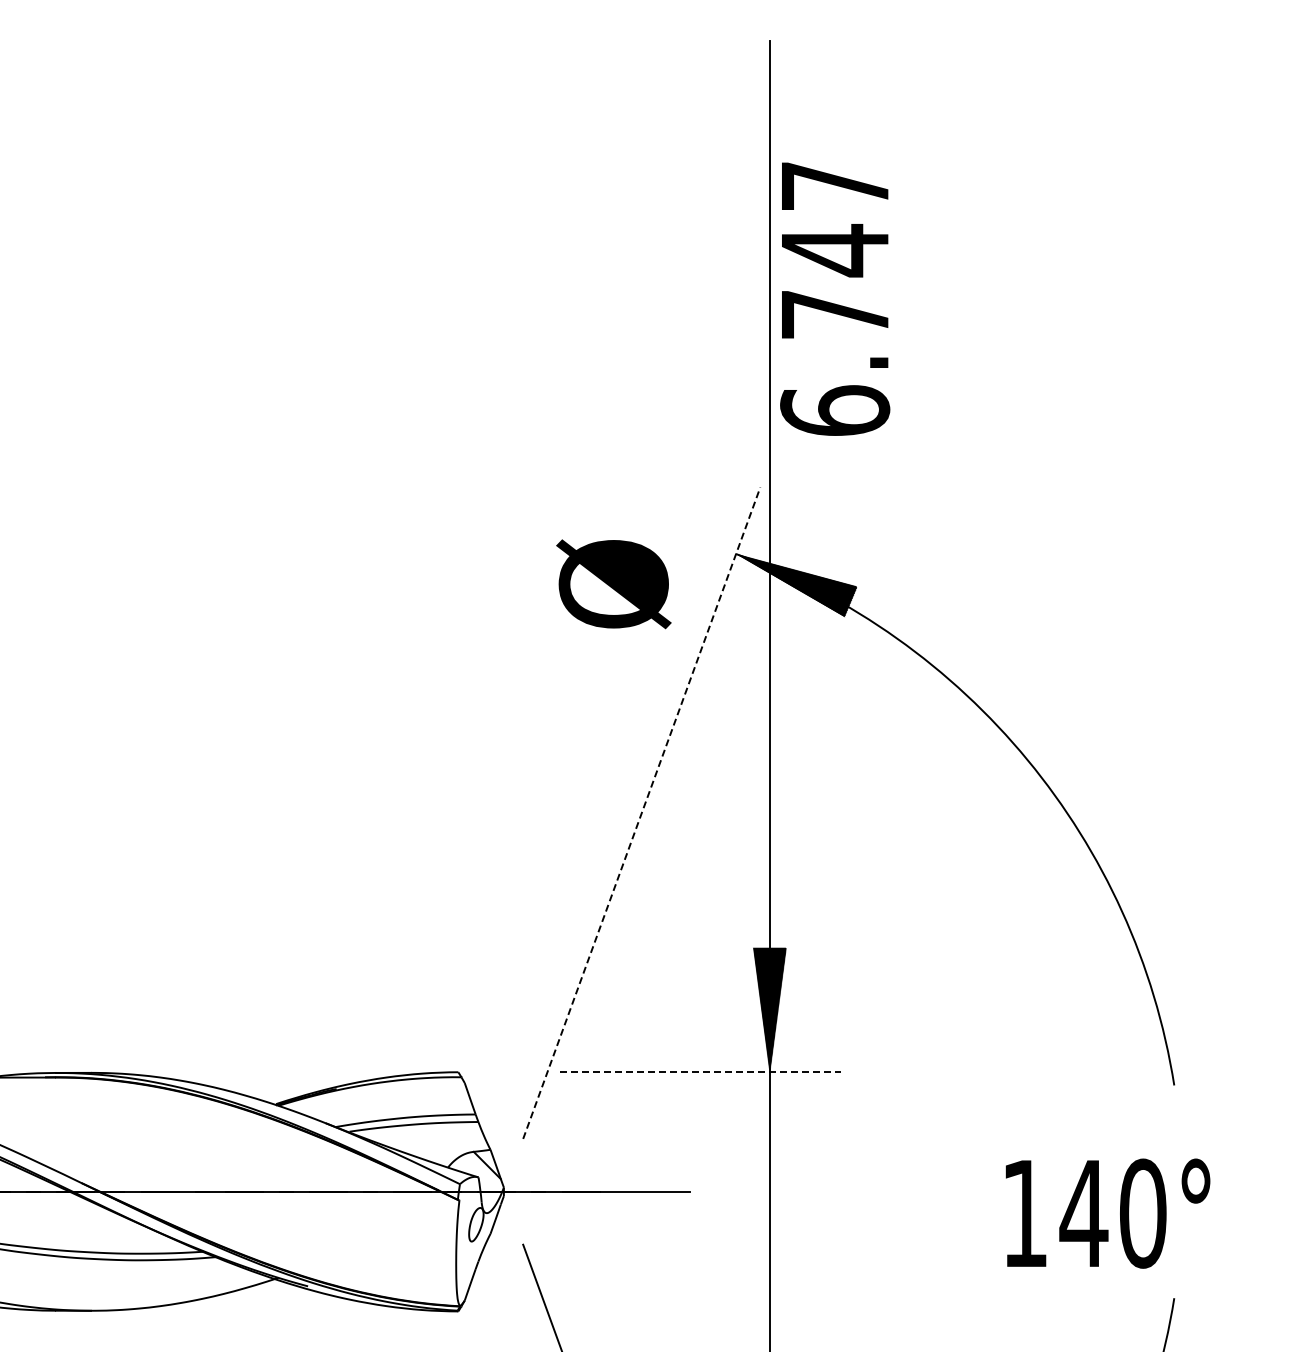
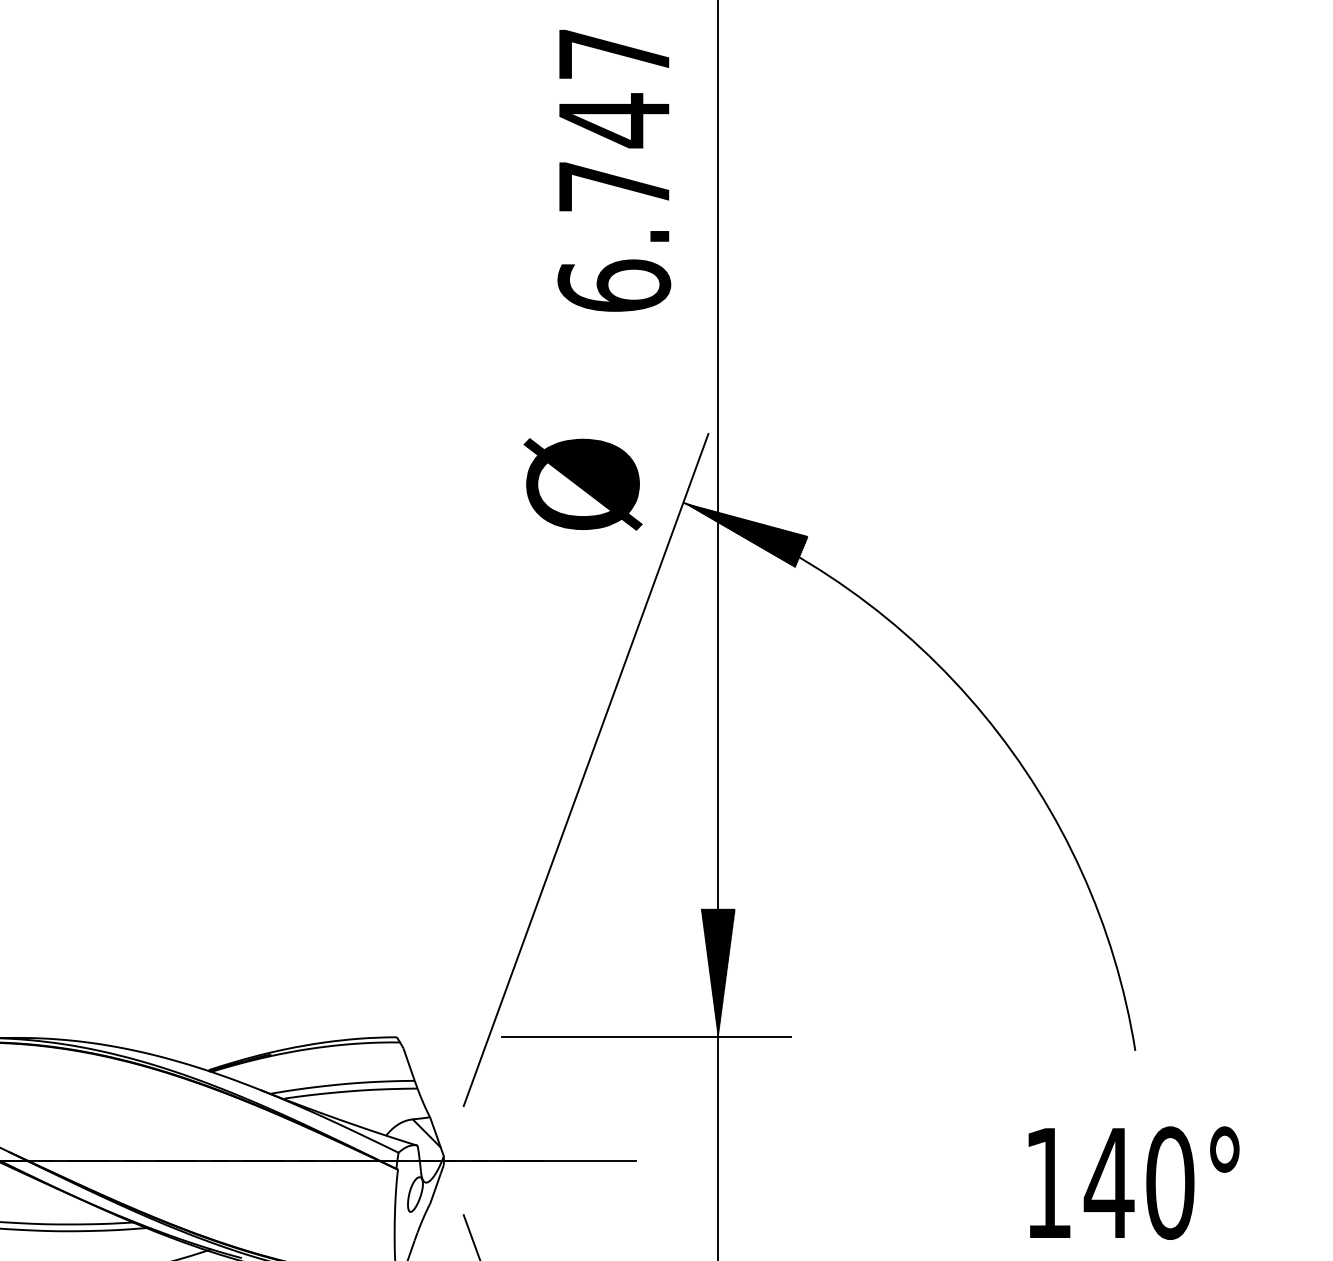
text: (835, 298) -> (614, 170), moved
text: (613, 584) -> (582, 484), moved
line: (641, 813) -> (585, 770), dashed -> solid
line: (701, 1072) -> (647, 1037), dashed -> solid
text: (1107, 1213) -> (1133, 1182), moved

